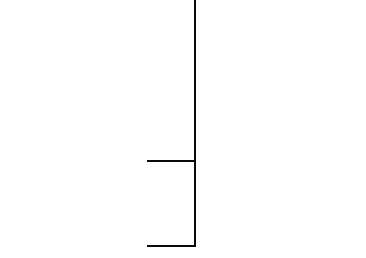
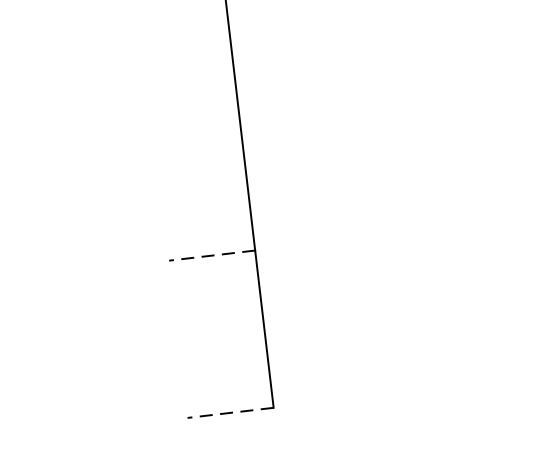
line: (170, 161) -> (210, 256), solid -> dashed
line: (170, 246) -> (229, 413), solid -> dashed

